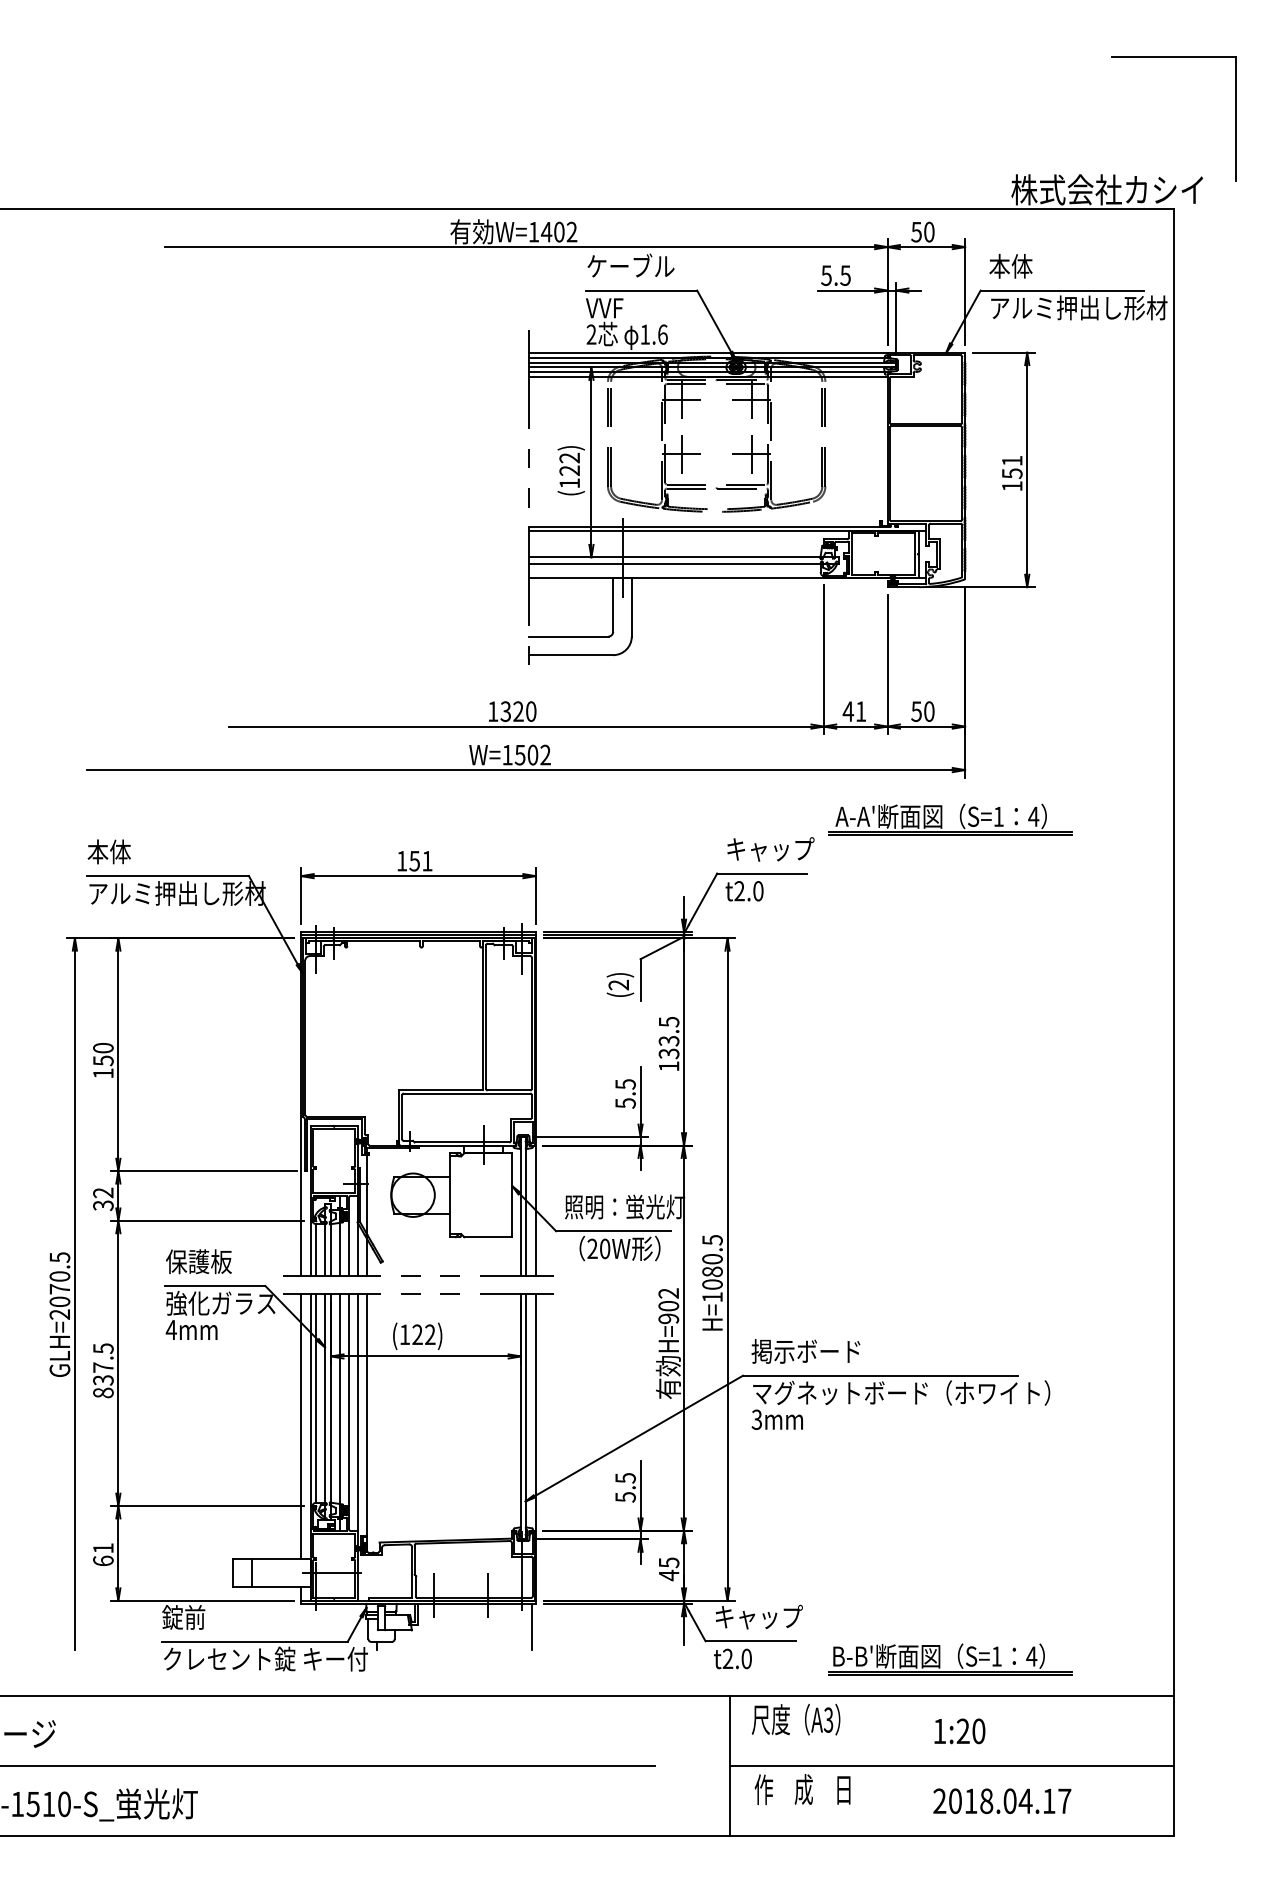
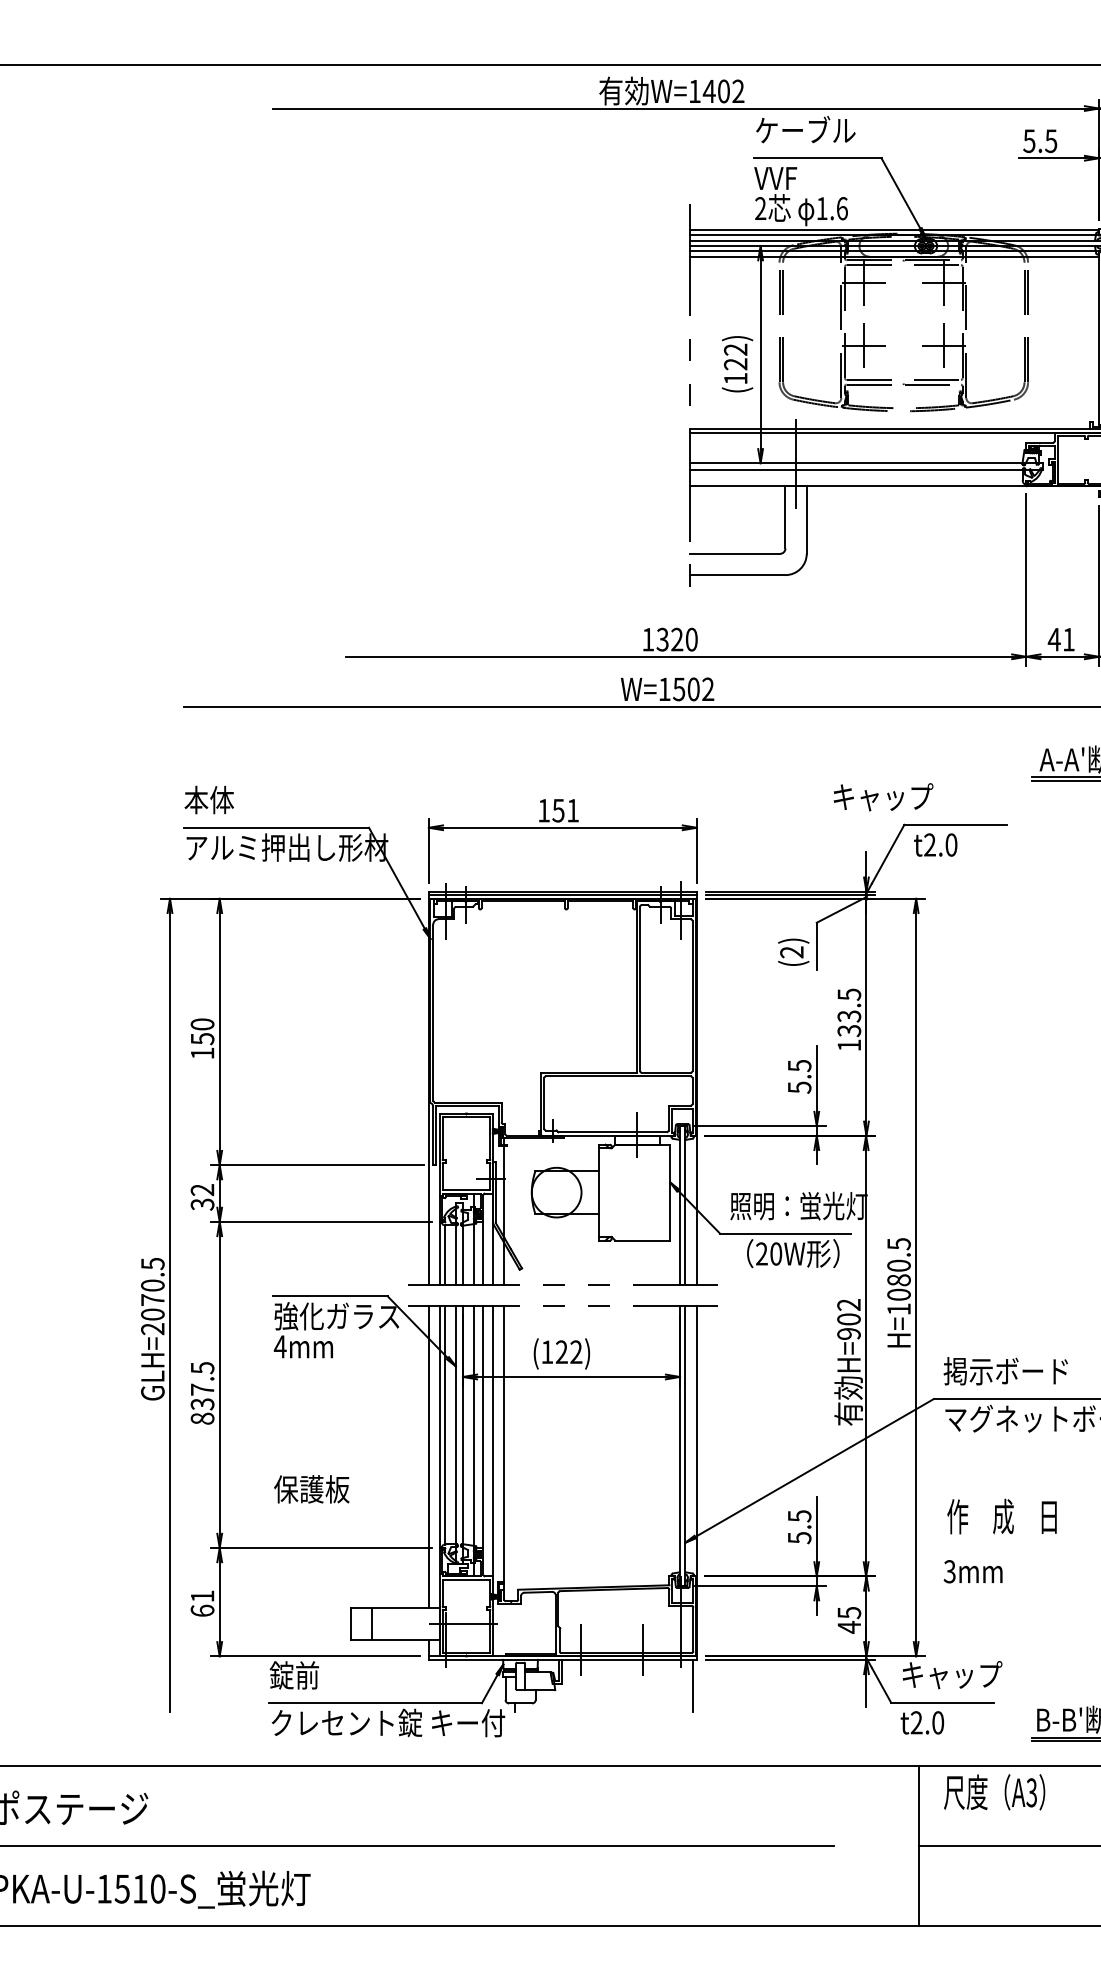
text: (770, 849) -> (883, 797), moved
text: (198, 1261) -> (311, 1489), moved
text: (776, 1419) -> (972, 1571), moved
text: (802, 1789) -> (1001, 1516), moved

